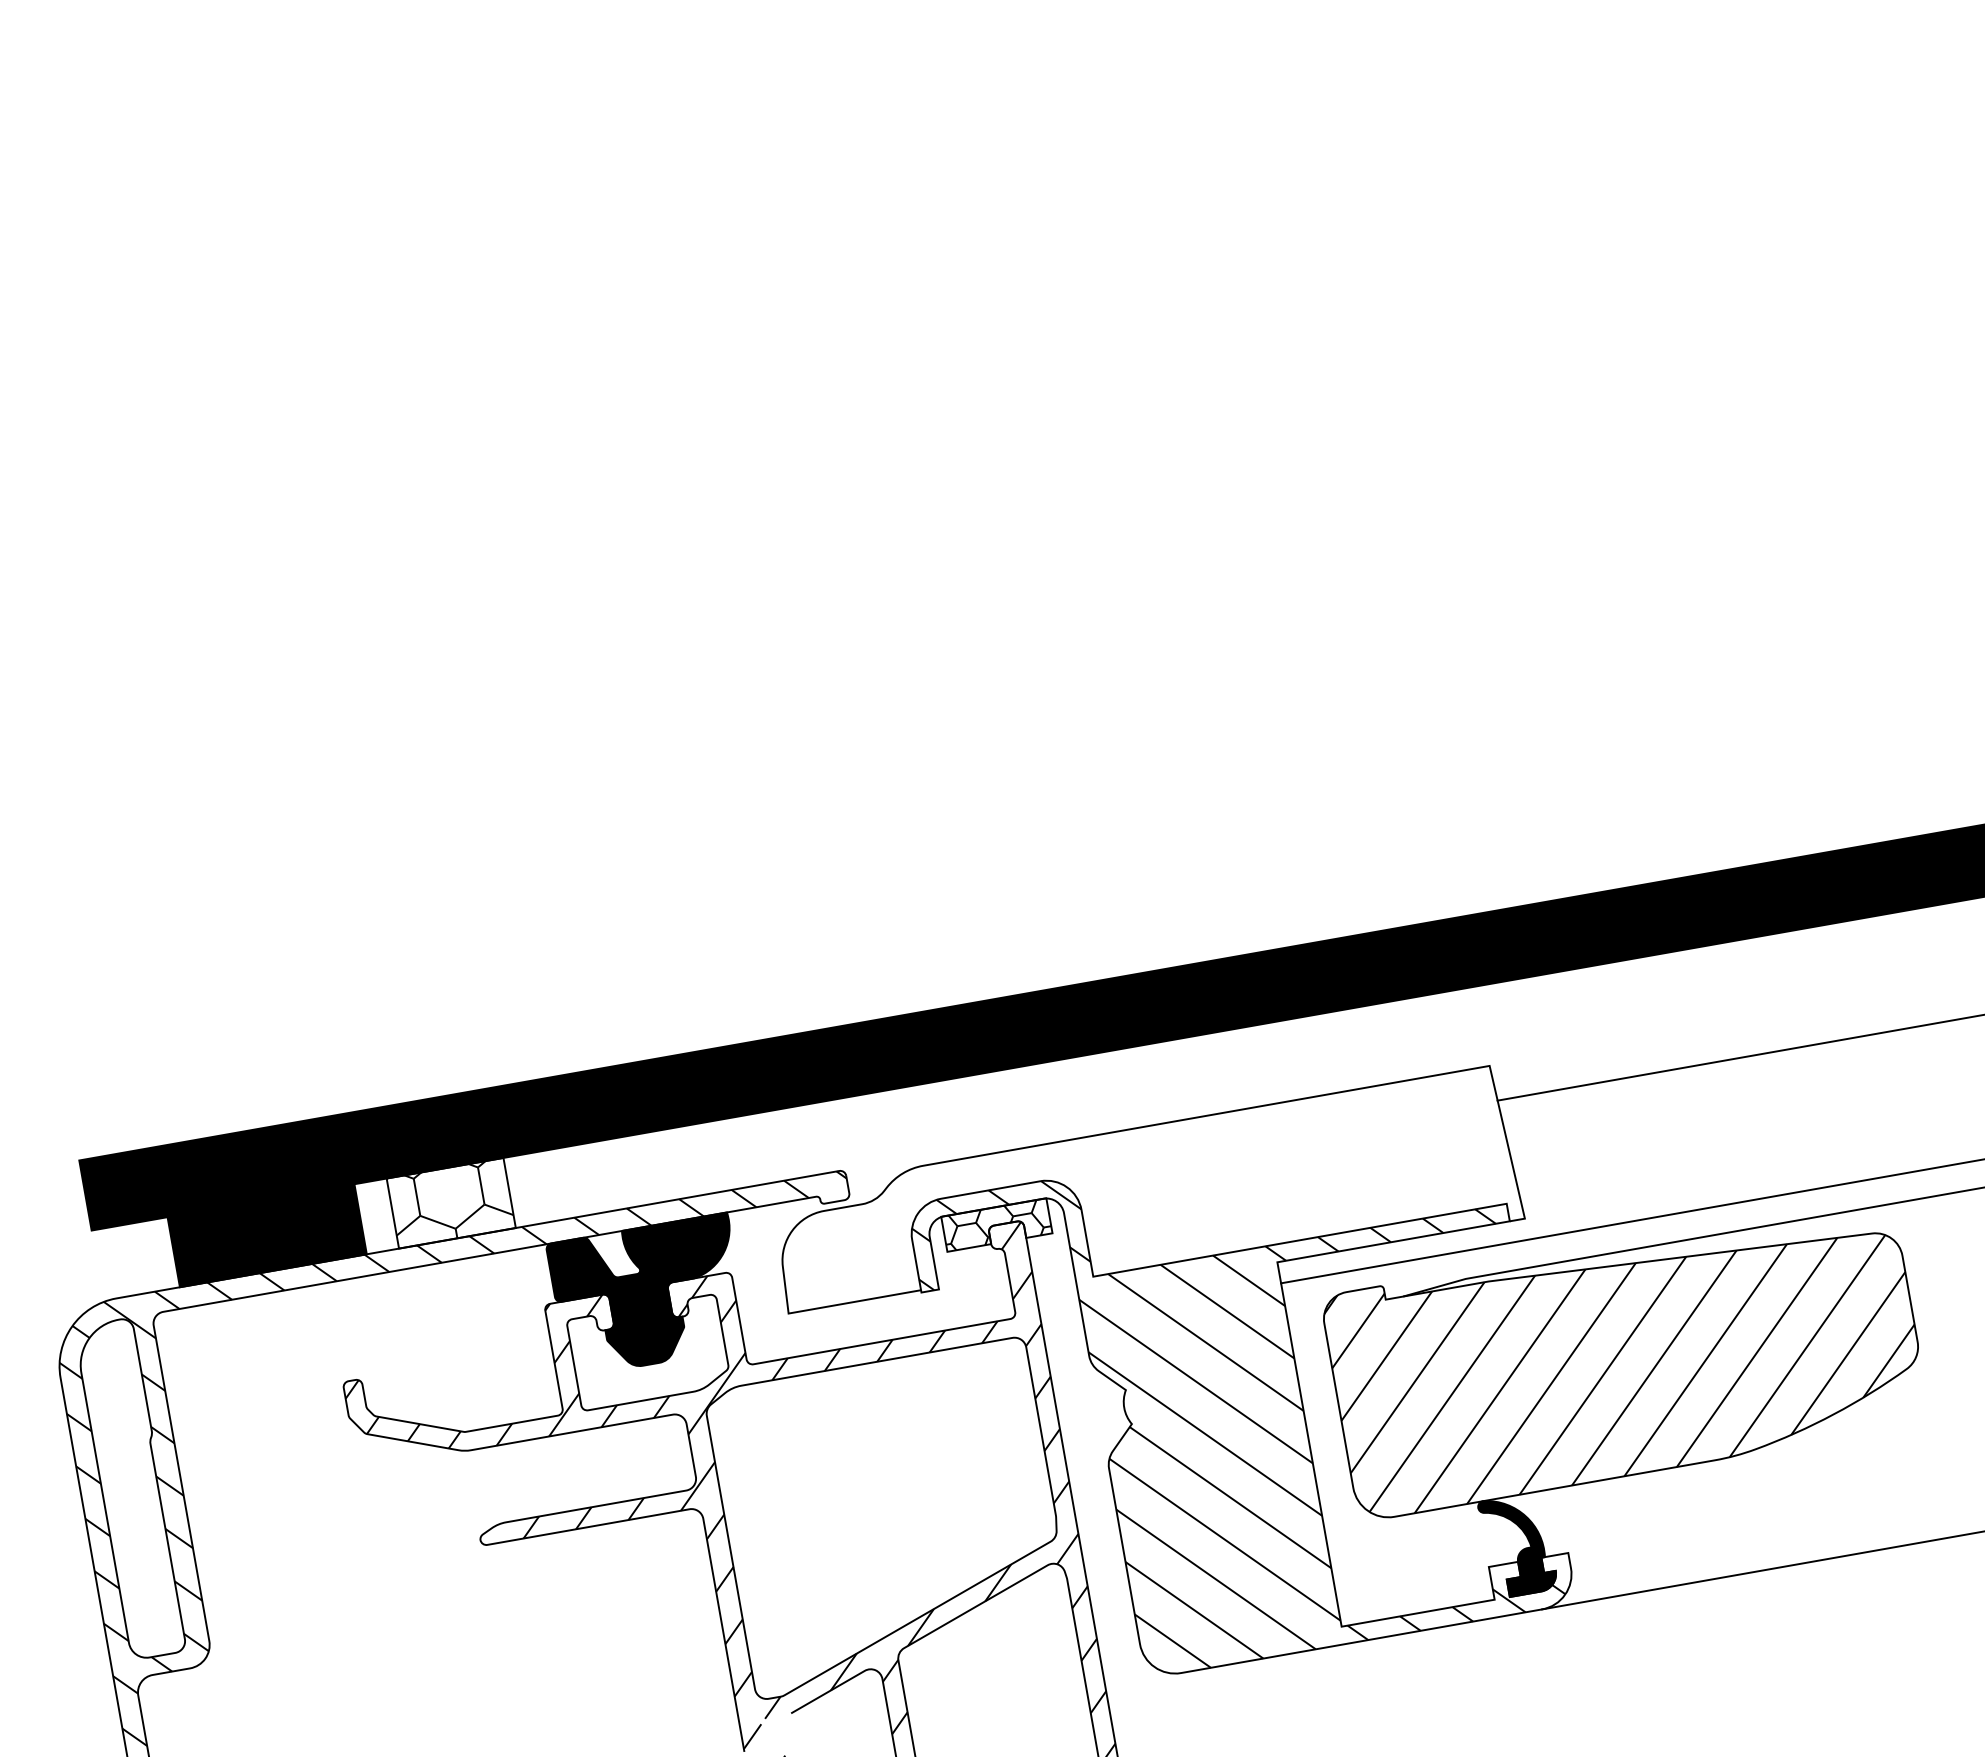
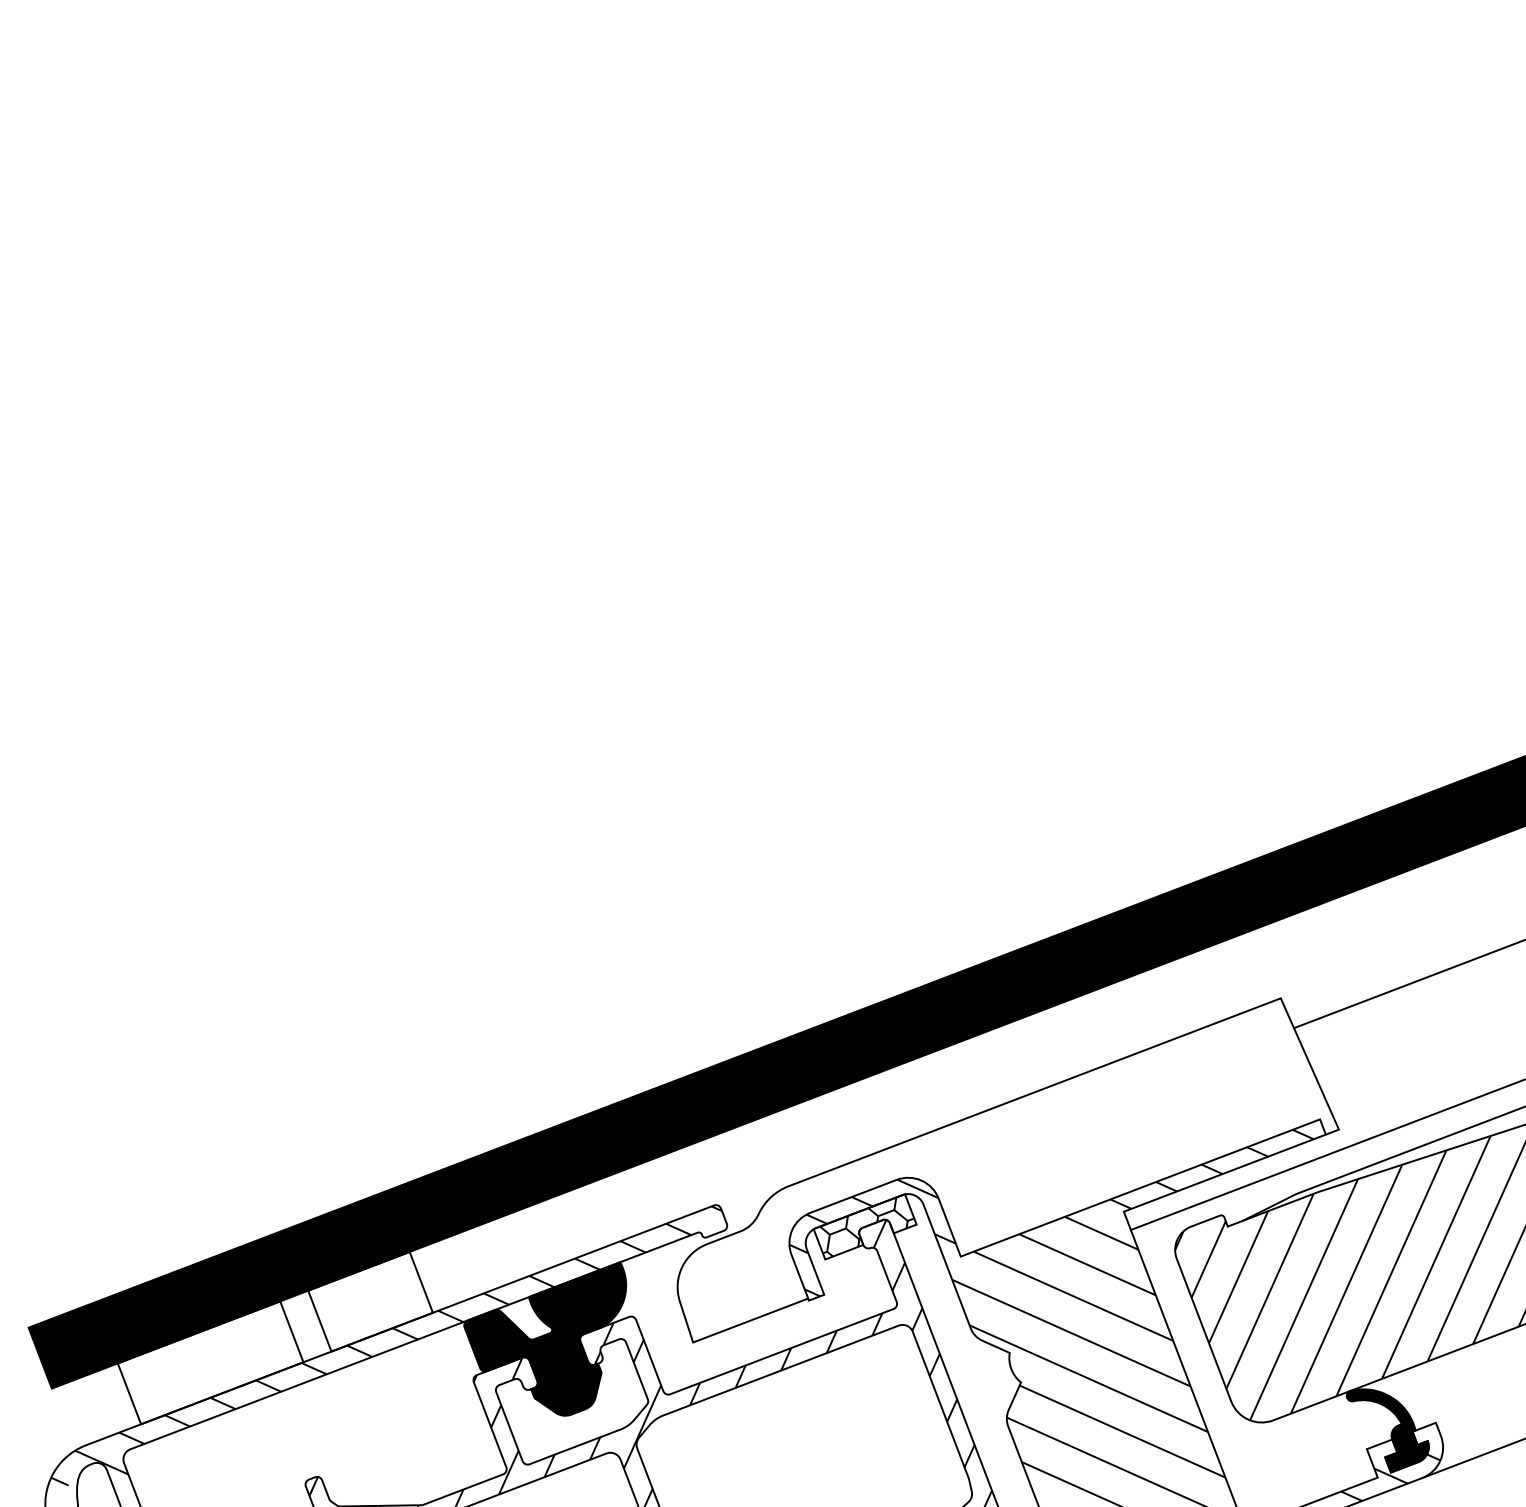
hatch: (454, 1199) -> (372, 1297), removed
fill: (266, 1235) -> (209, 1362), removed

